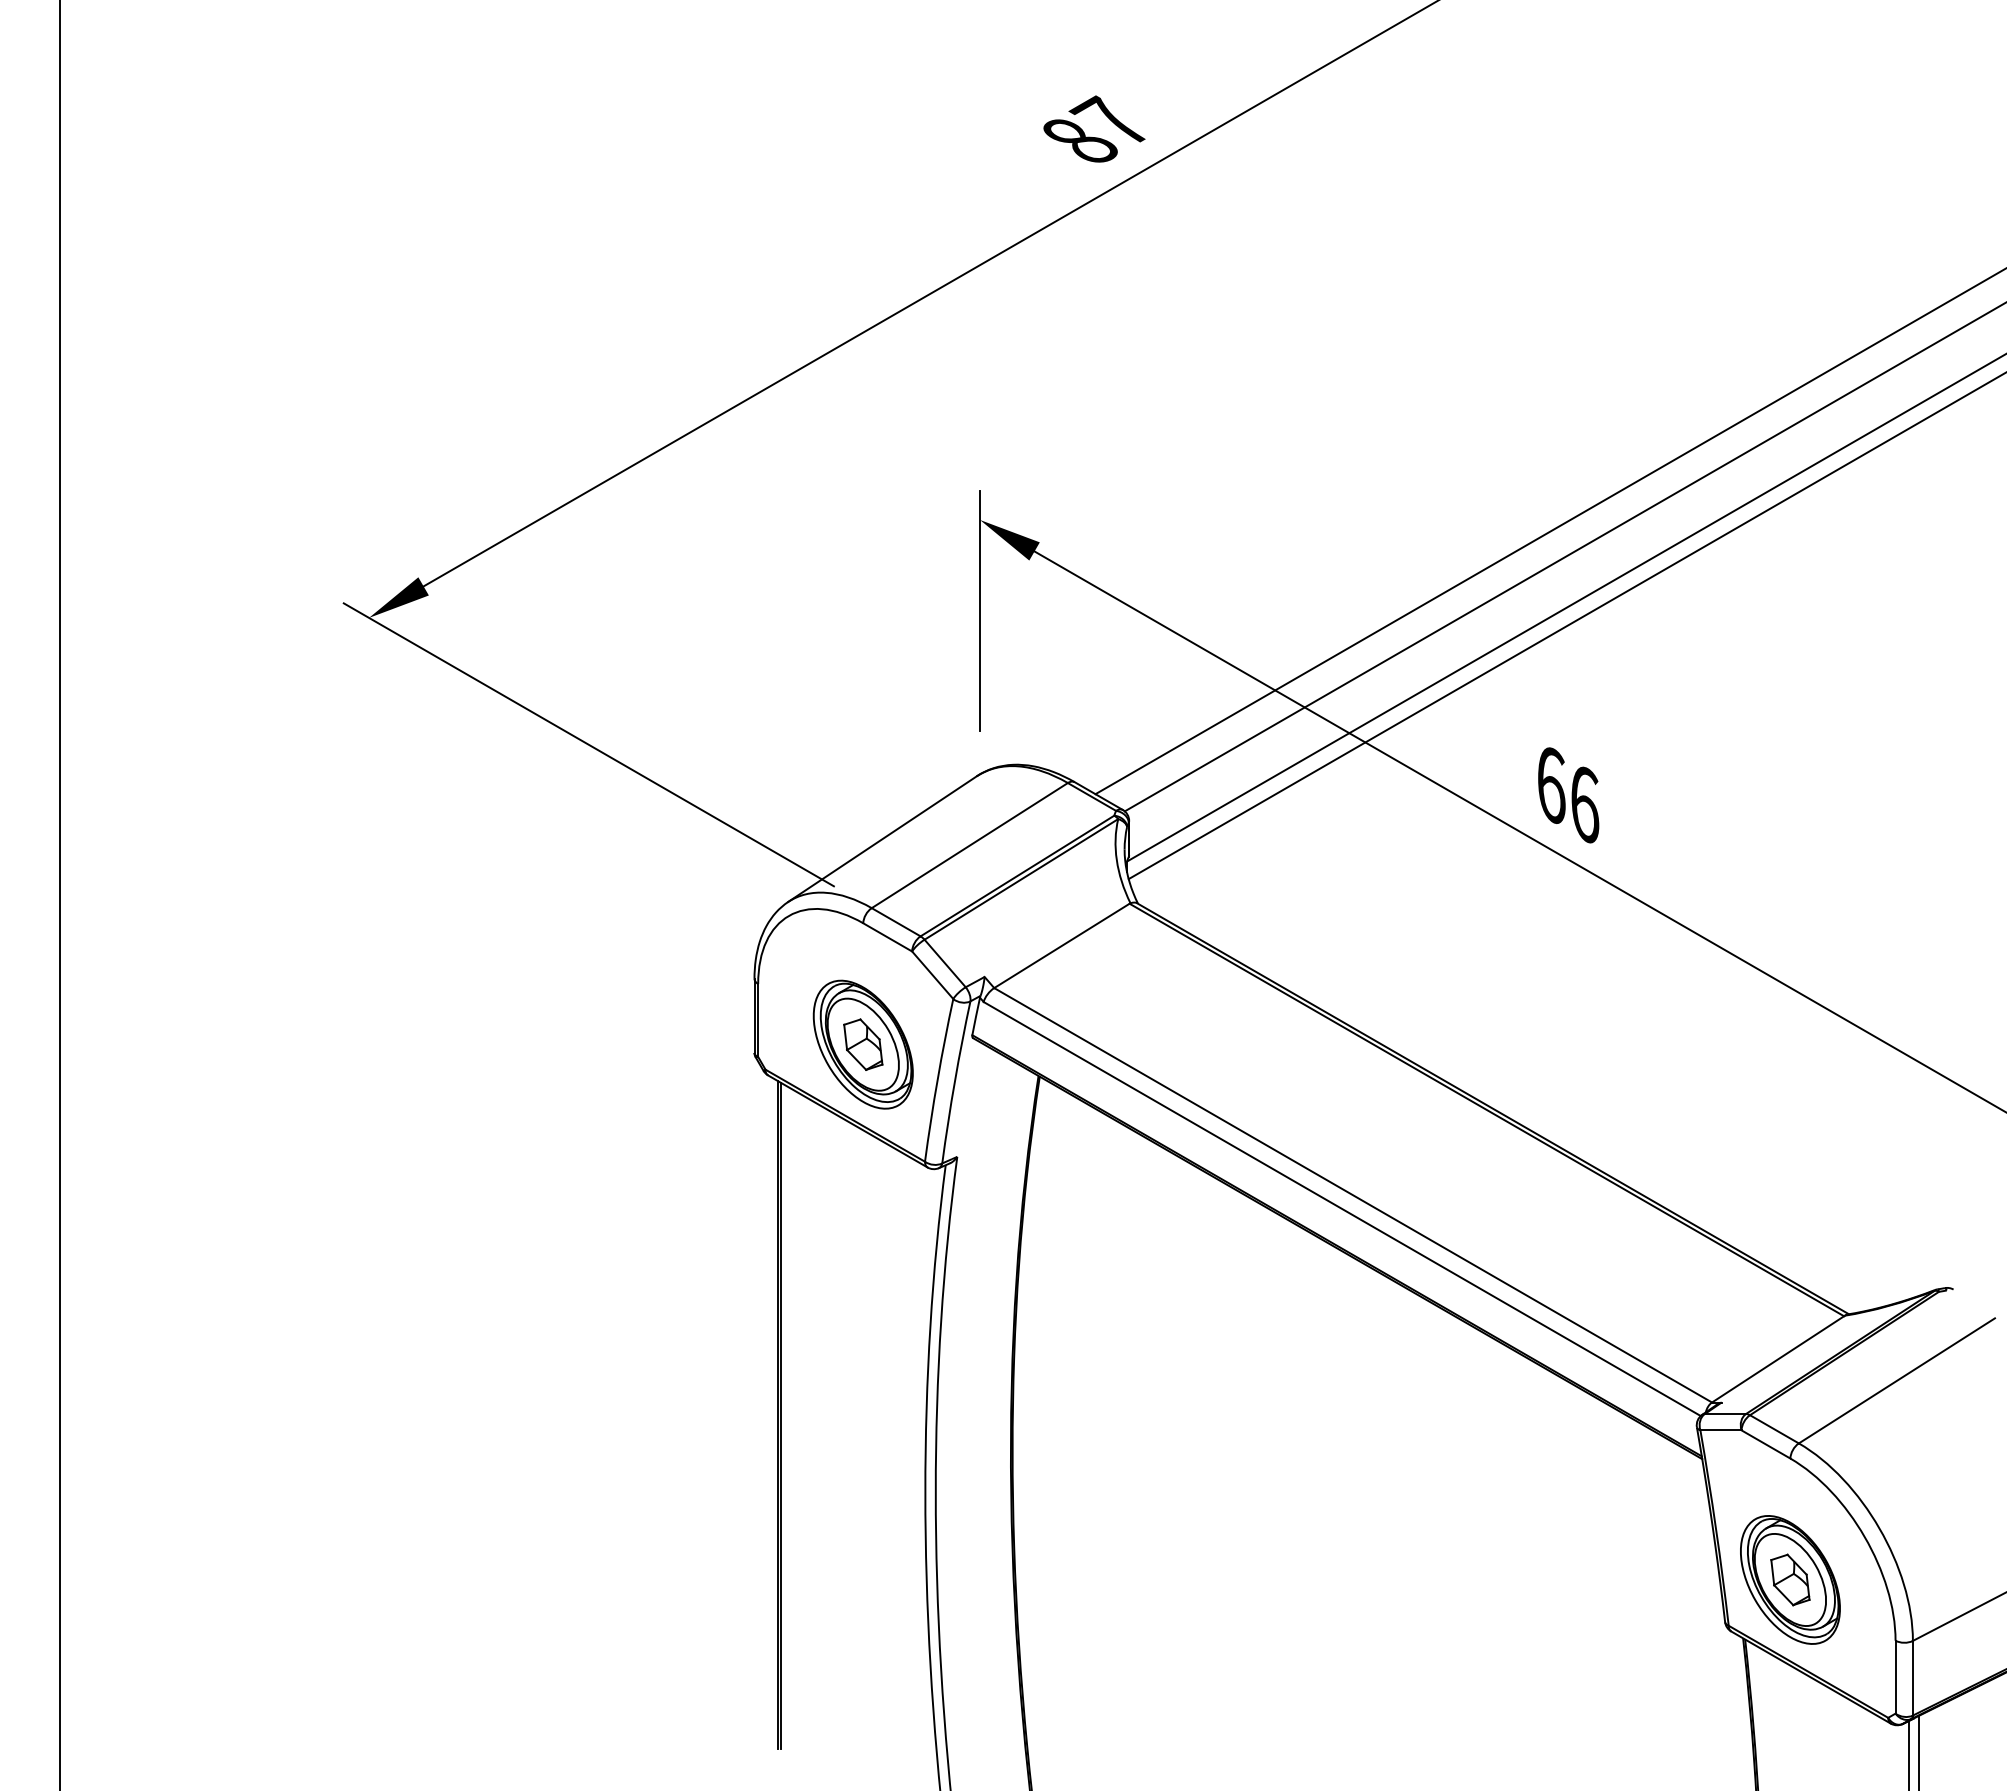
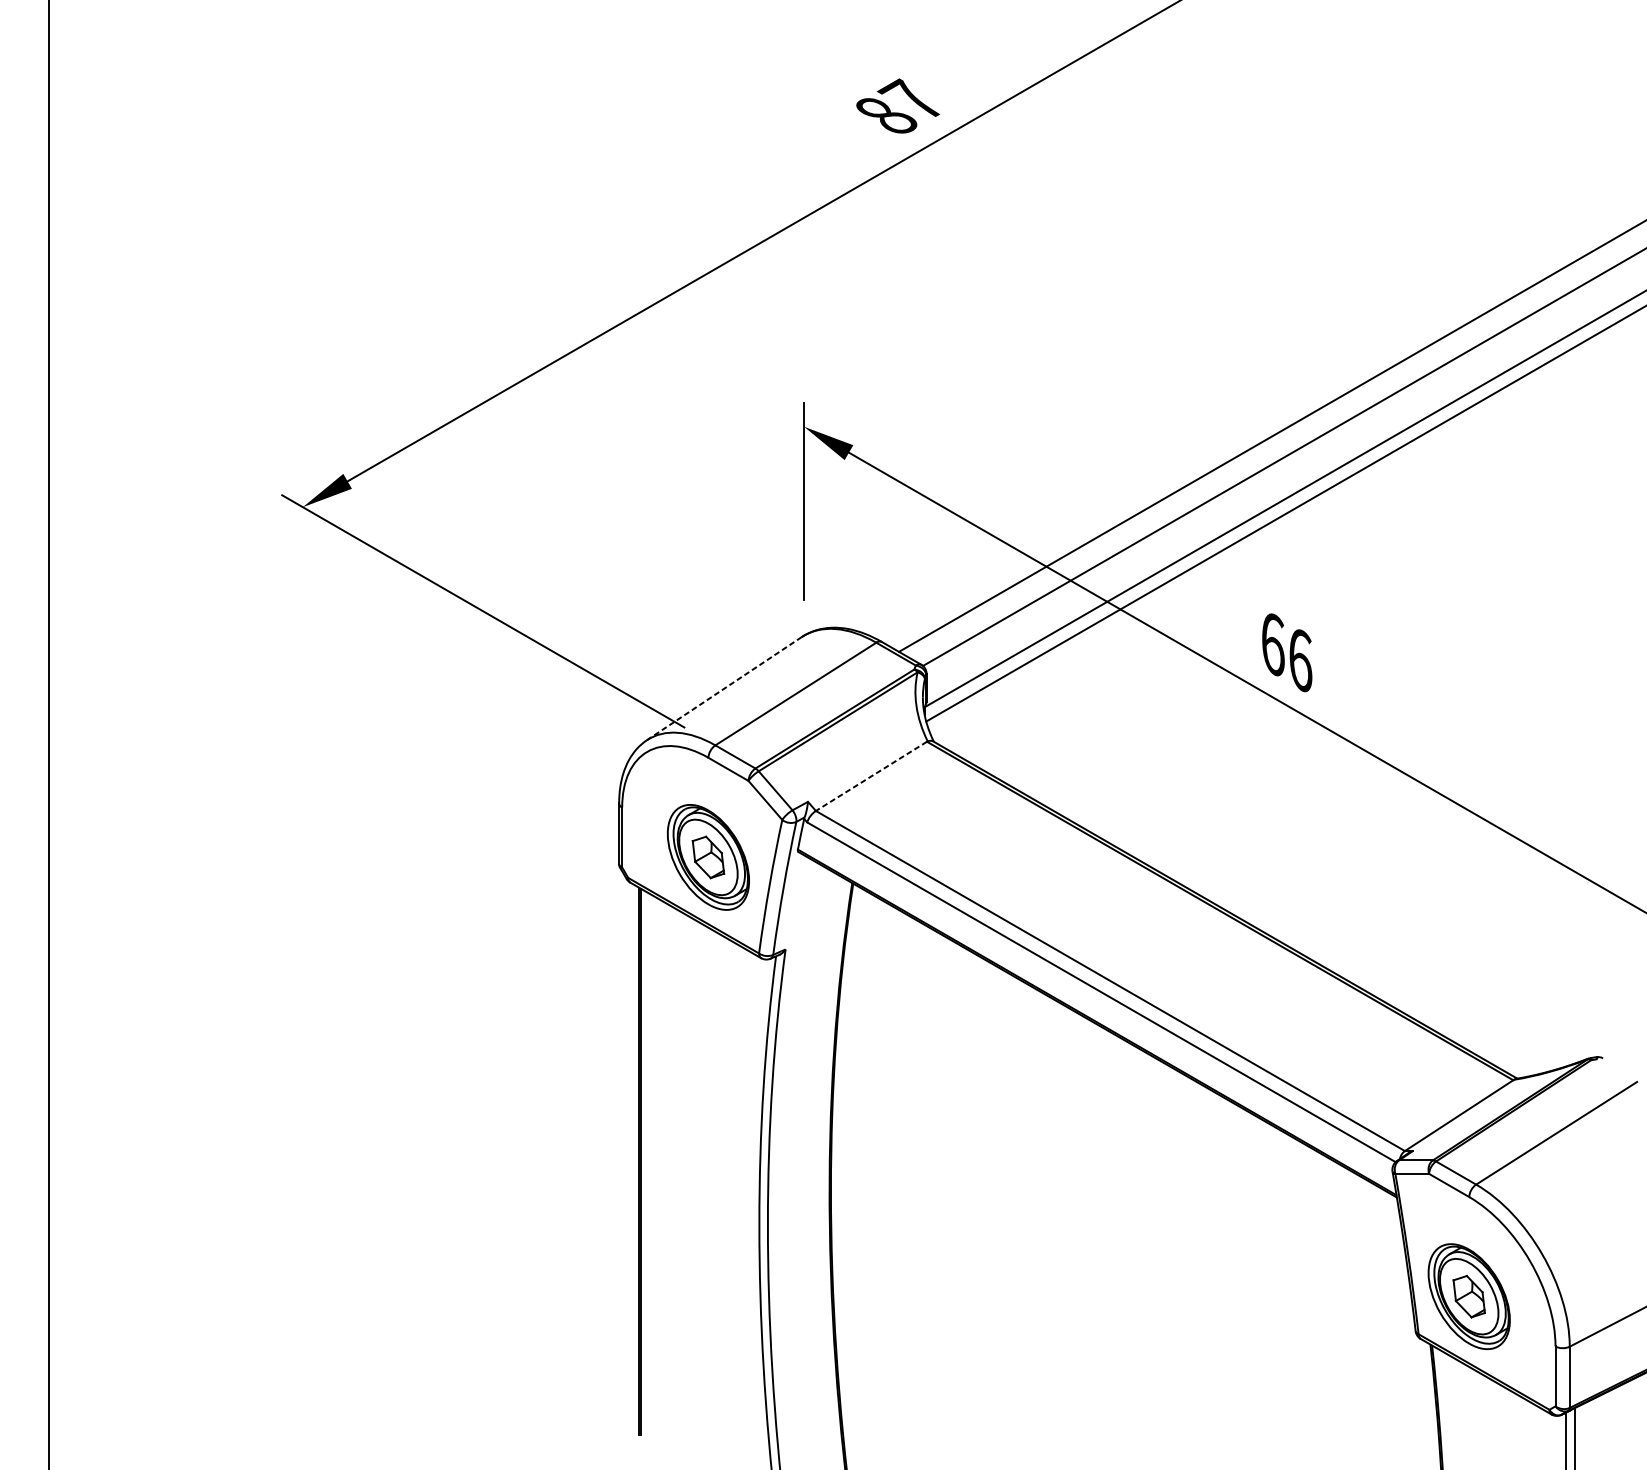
line: (882, 838) -> (724, 688), solid -> dashed
line: (1061, 945) -> (871, 776), solid -> dashed

